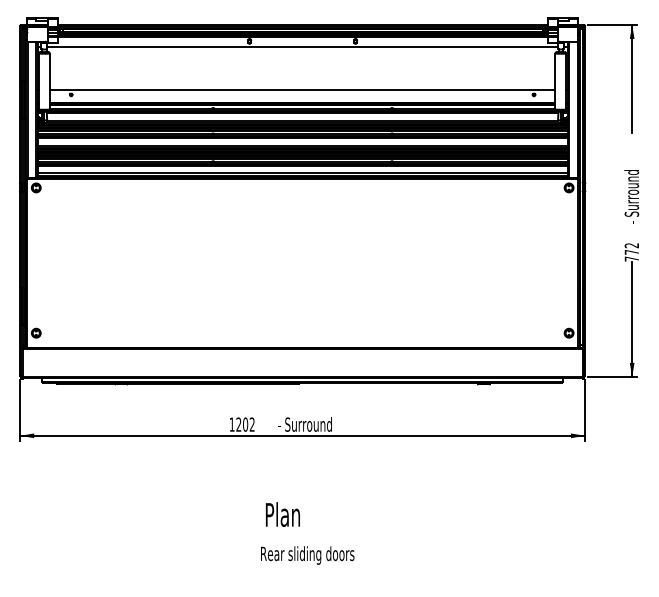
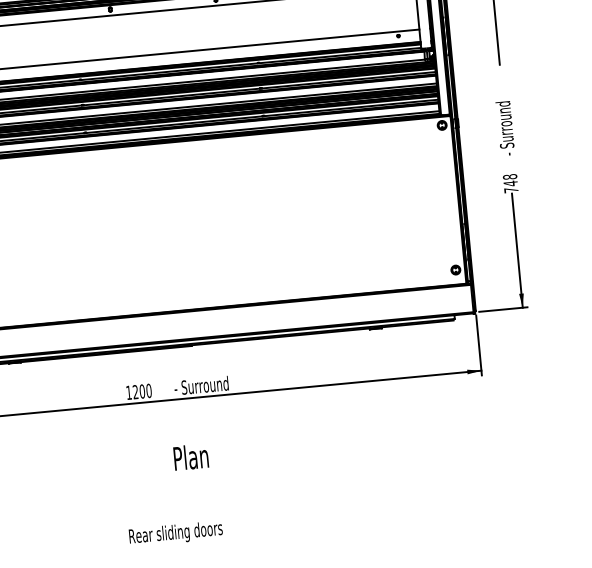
text: (631, 249) -> (510, 180), 772 -> 748
text: (251, 424) -> (148, 390), 1202 -> 1200
text: (282, 514) -> (190, 457), moved
text: (307, 555) -> (175, 533), moved

